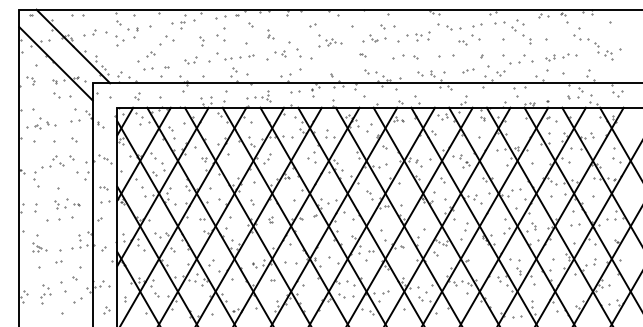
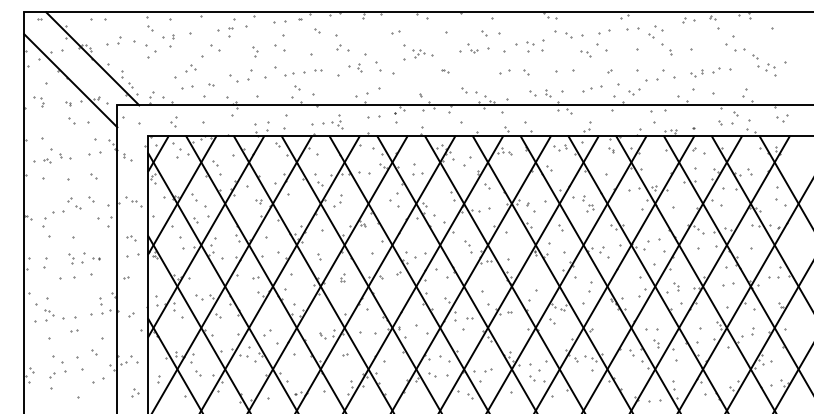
part: (270, 34) -> (342, 43), size x1.67
part: (362, 55) -> (444, 71), moved
part: (398, 56) -> (504, 71), size x0.62
part: (190, 60) -> (241, 76), size x1.43
part: (467, 70) -> (591, 89), size x1.43
part: (39, 247) -> (49, 313), size x1.67
part: (45, 294) -> (57, 372), size x1.43

